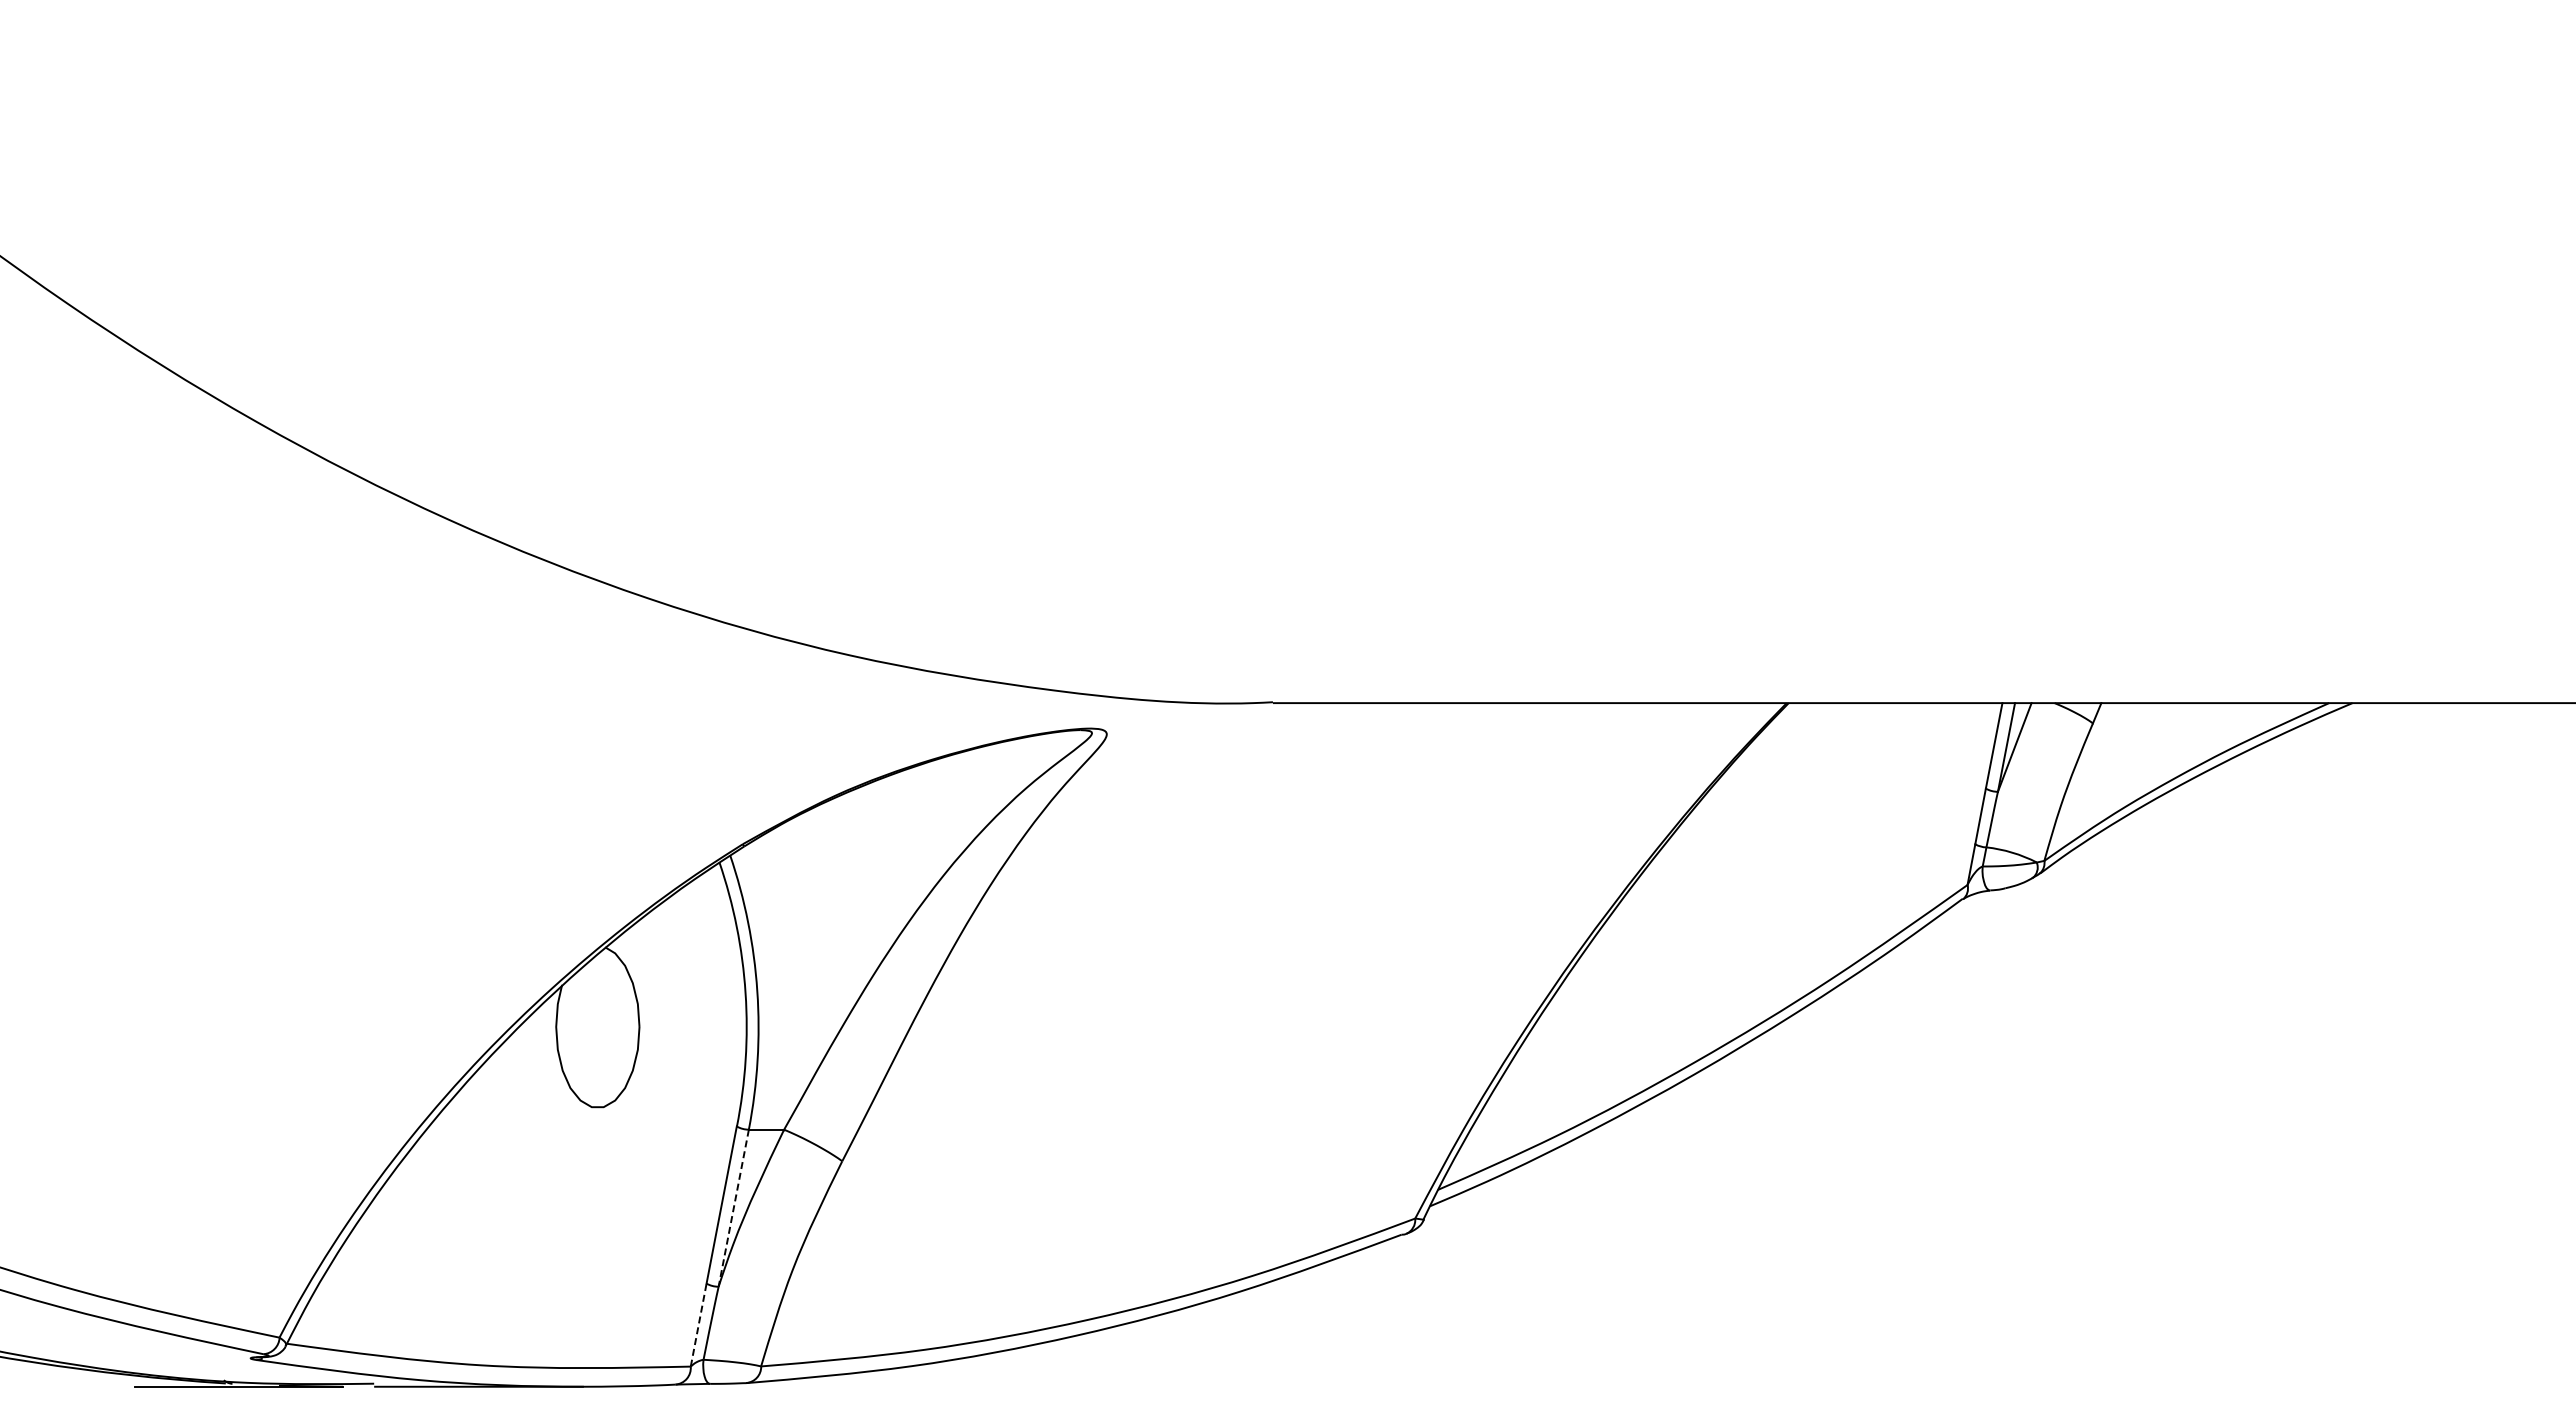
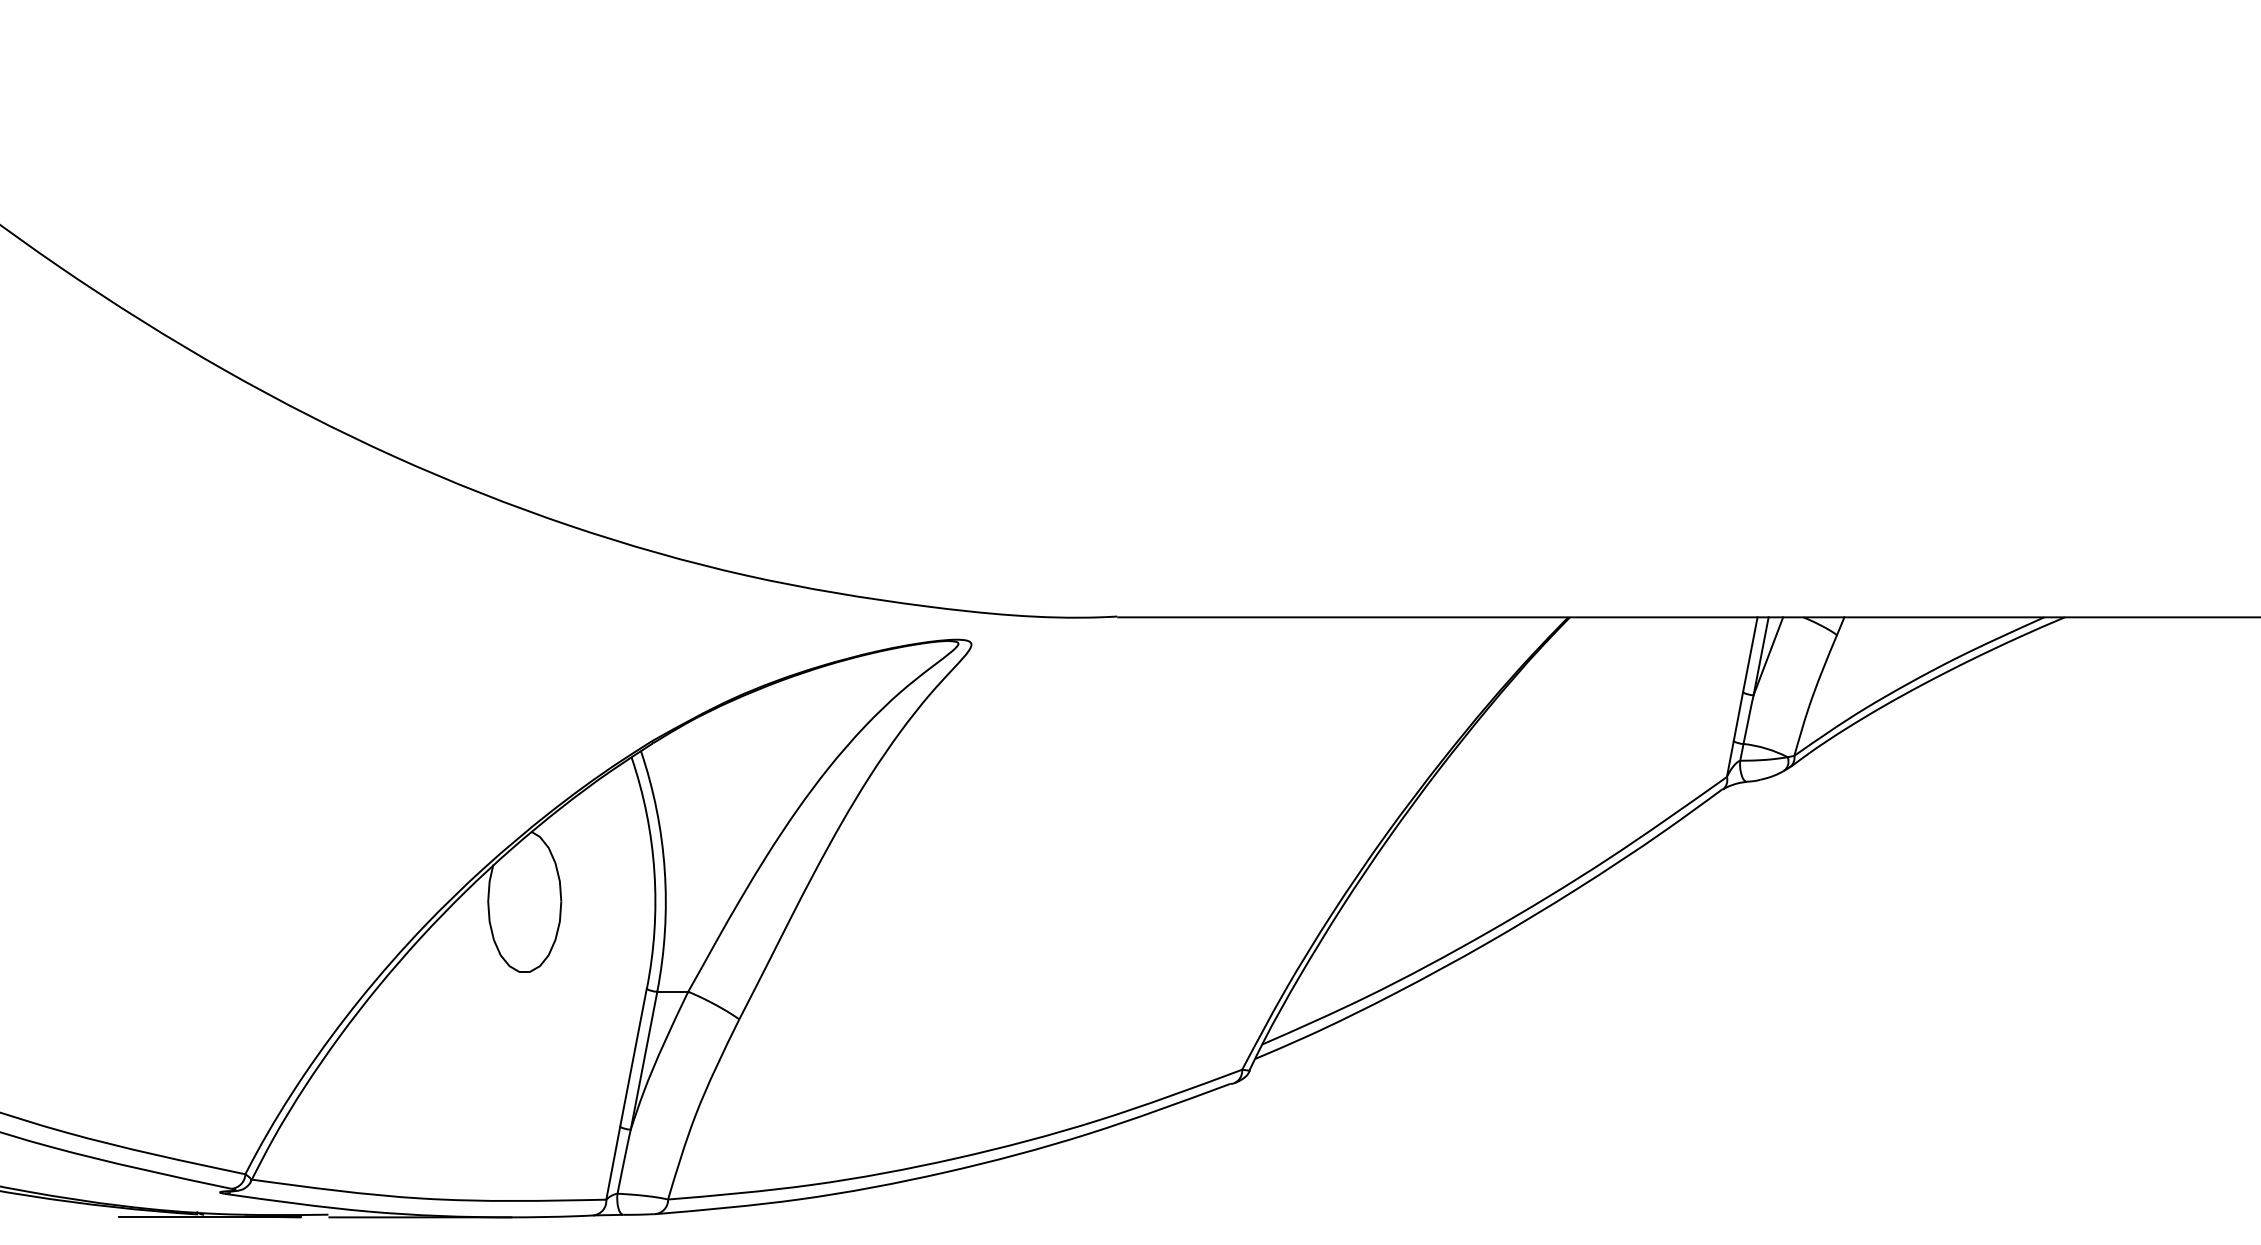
line: (733, 1208) -> (643, 1060), dashed -> solid
line: (698, 1324) -> (613, 1162), dashed -> solid

